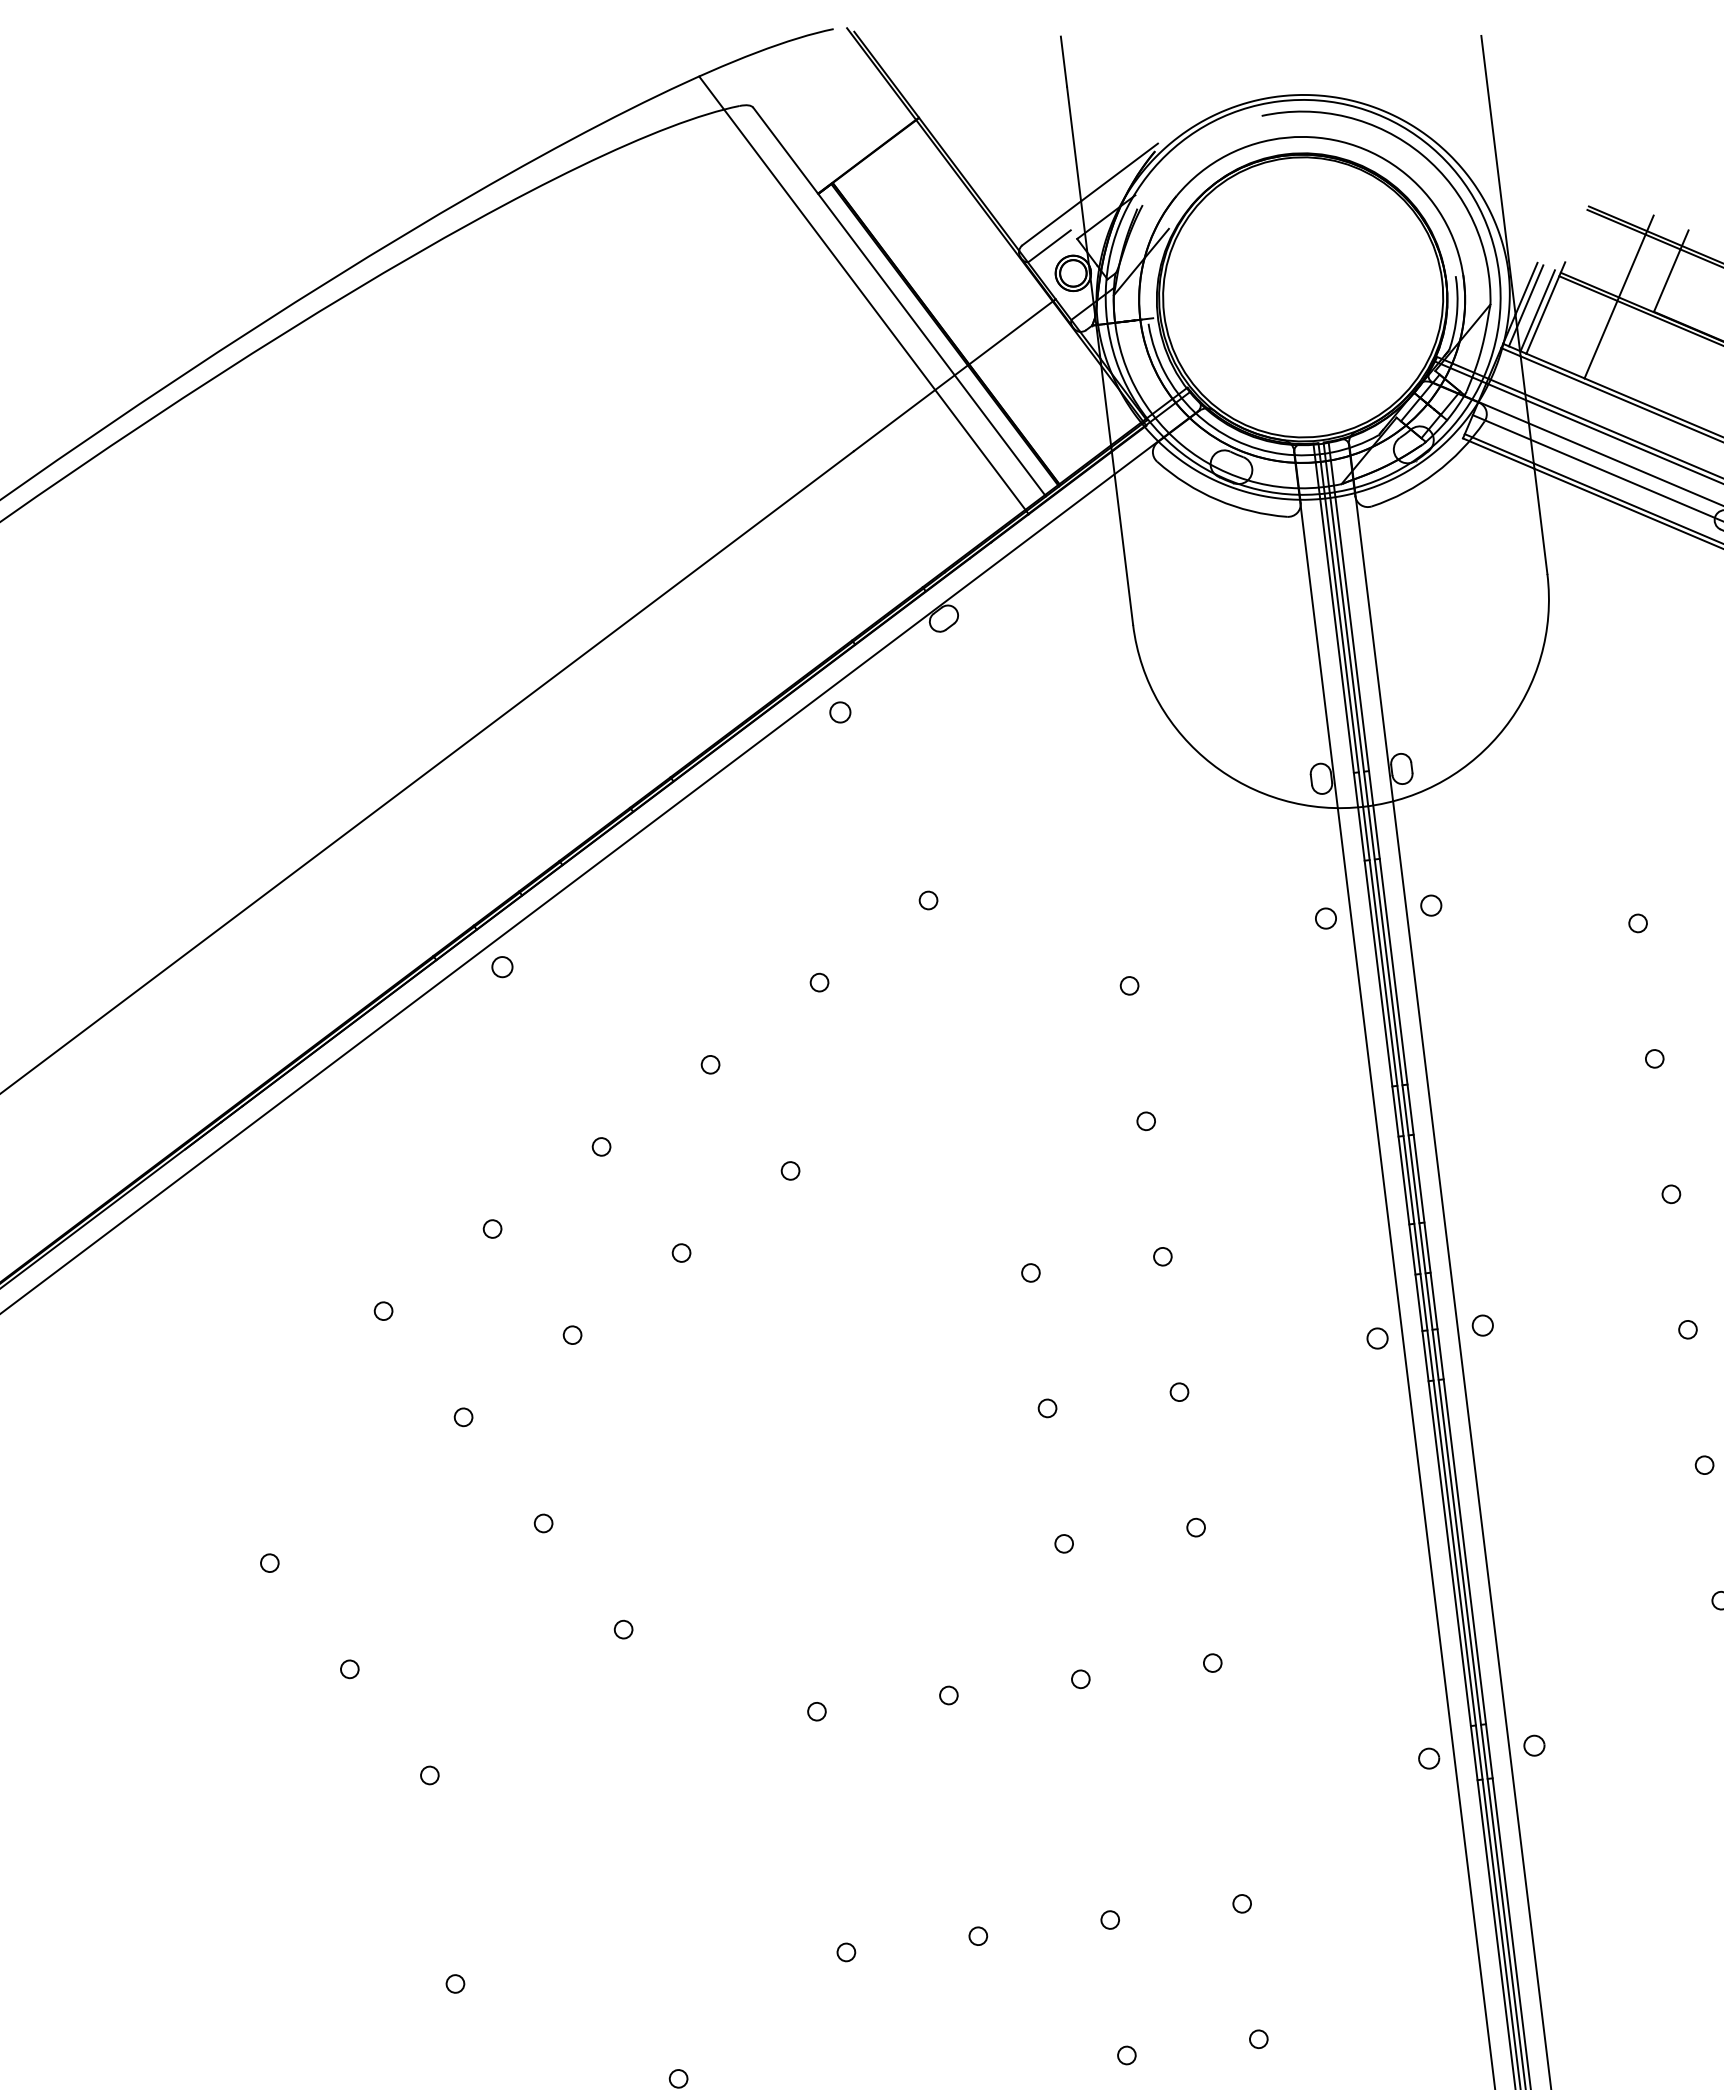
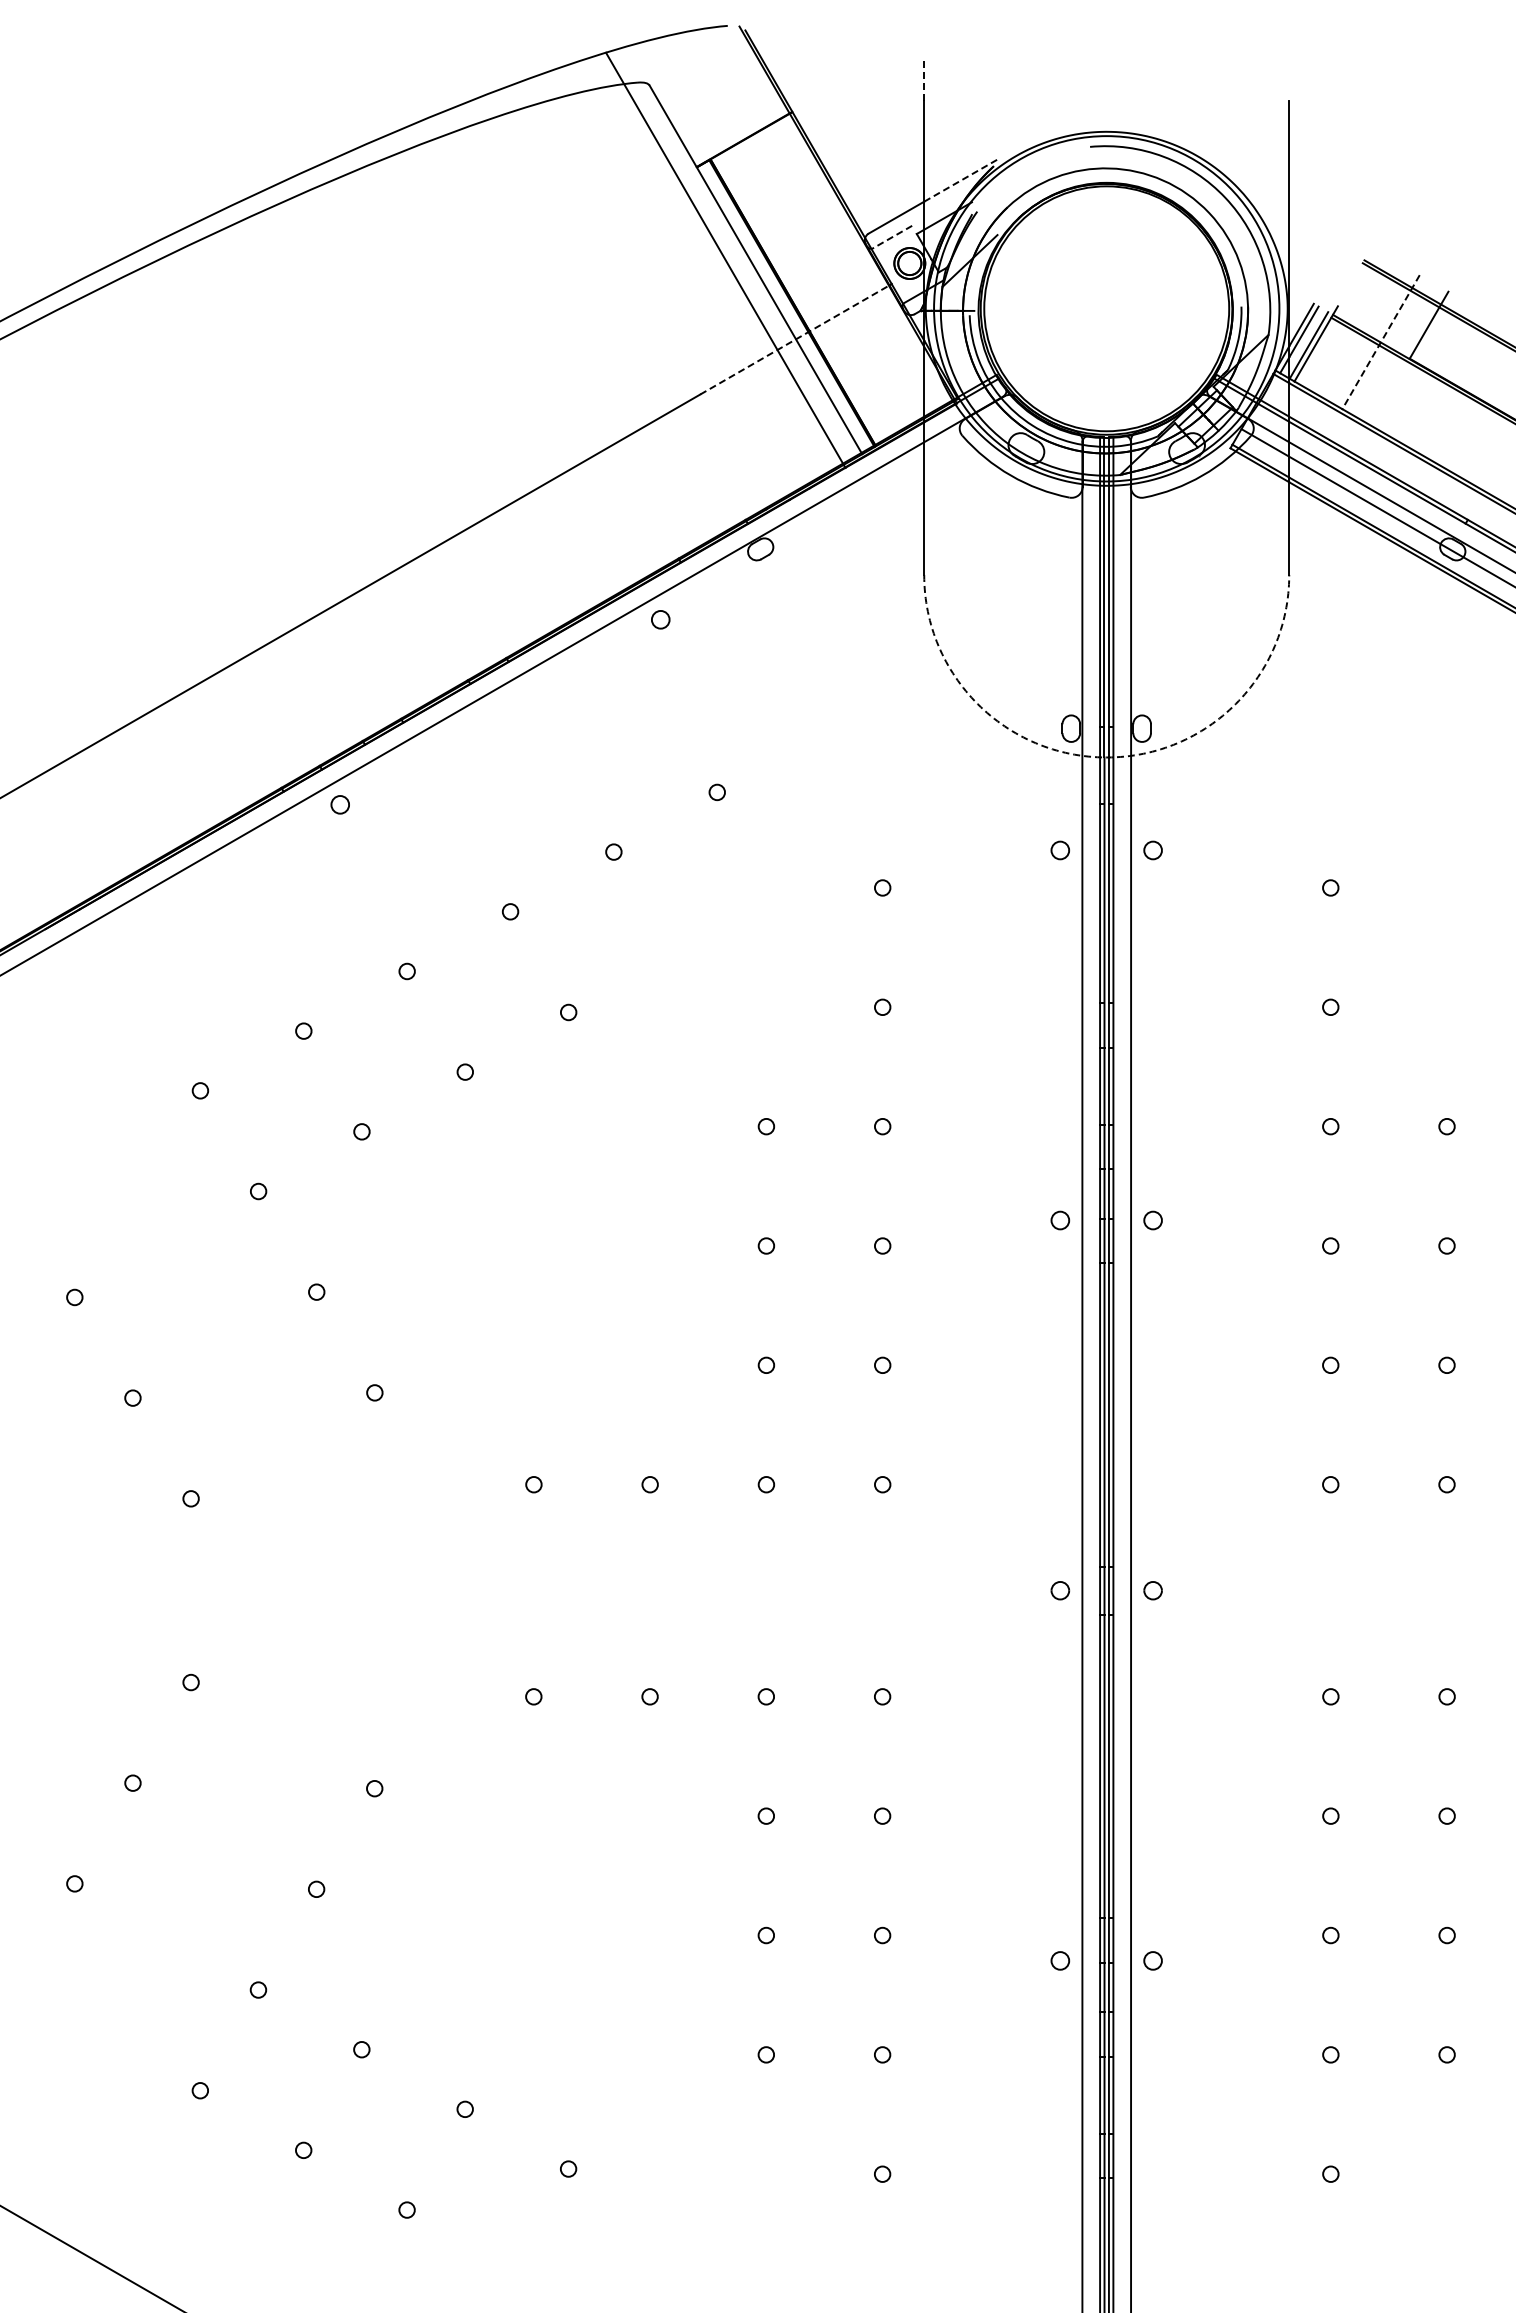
line: (1064, 61) -> (924, 78), solid -> dashed
line: (1119, 173) -> (960, 181), solid -> dashed
line: (1048, 246) -> (891, 237), solid -> dashed
line: (1618, 297) -> (1380, 342), solid -> dashed
line: (954, 375) -> (795, 339), solid -> dashed
arc: (1365, 806) -> (1106, 757), solid -> dashed

